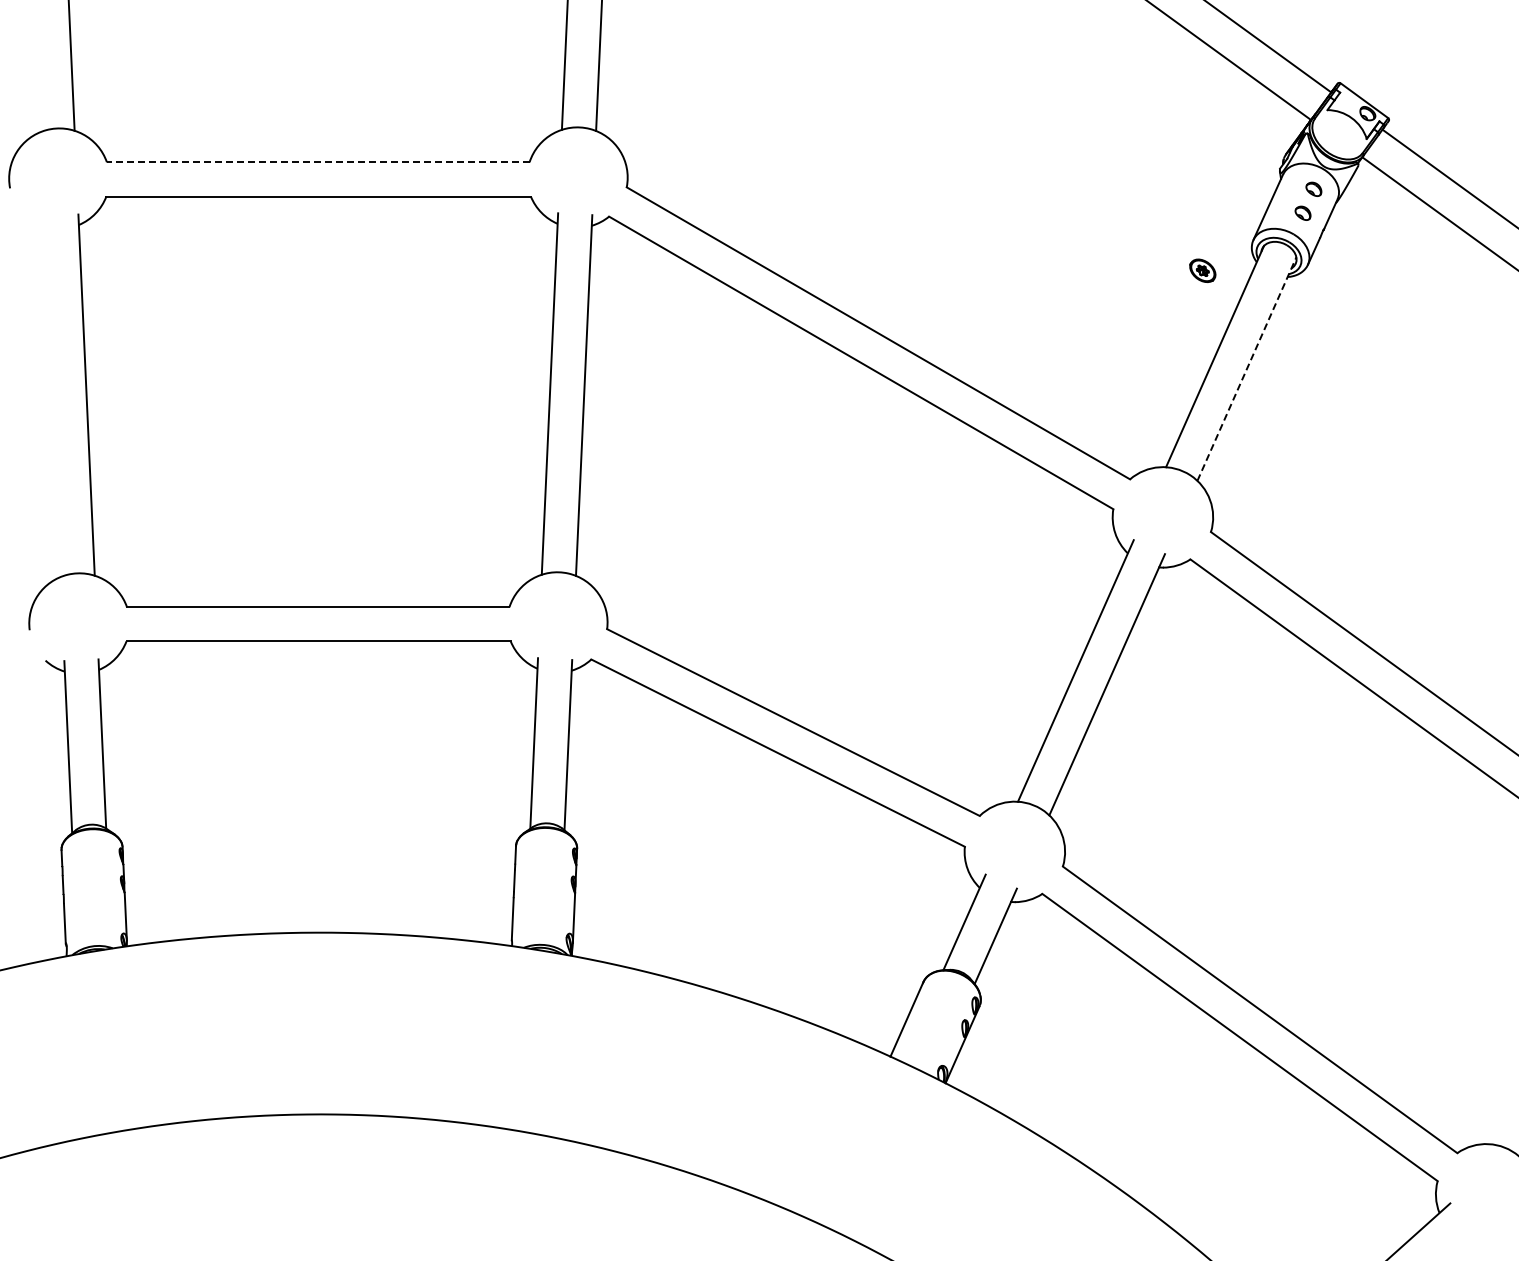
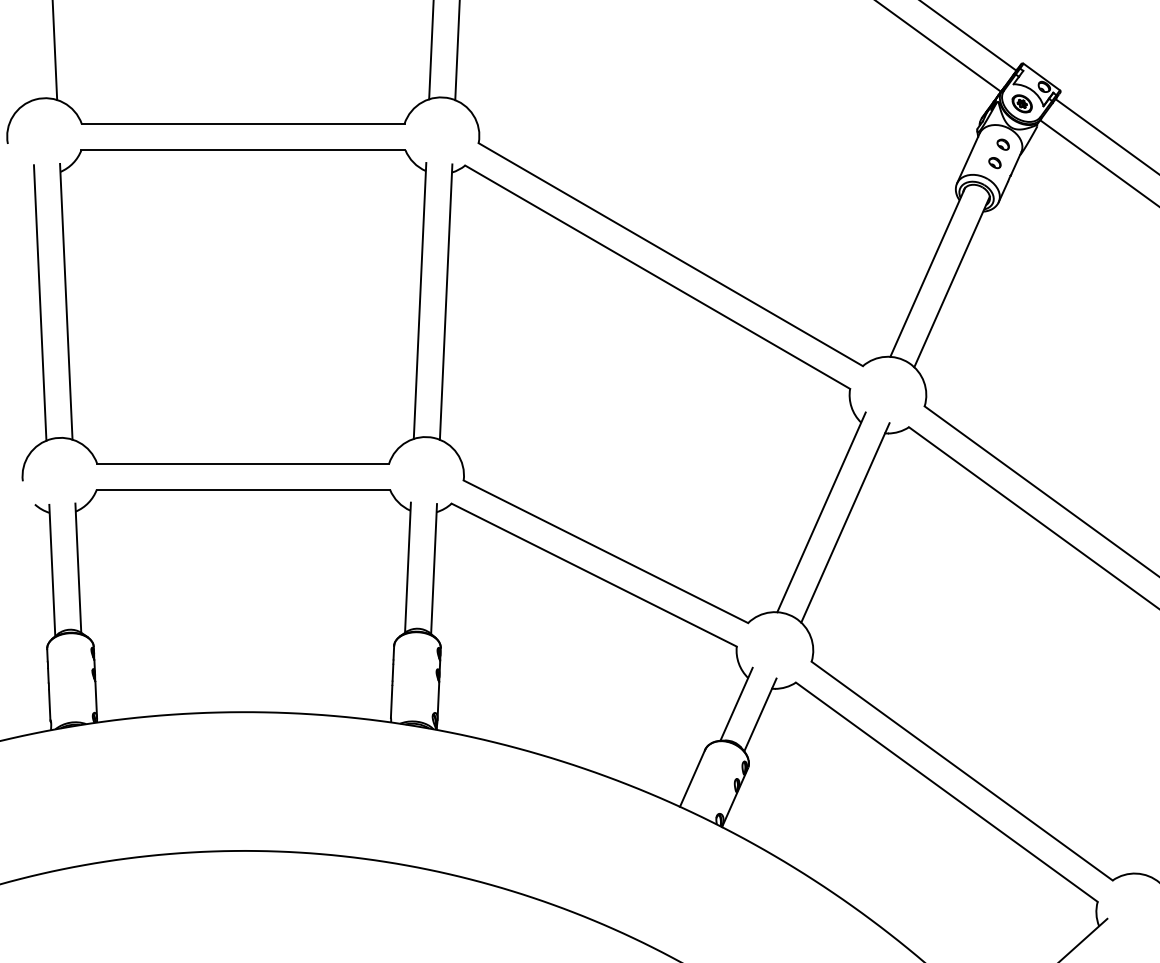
line: (317, 162) -> (242, 124), dashed -> solid
part: (1202, 270) -> (1022, 103), moved
line: (1247, 368) -> (952, 281), dashed -> solid
line: (52, 396) -> (40, 302), added

